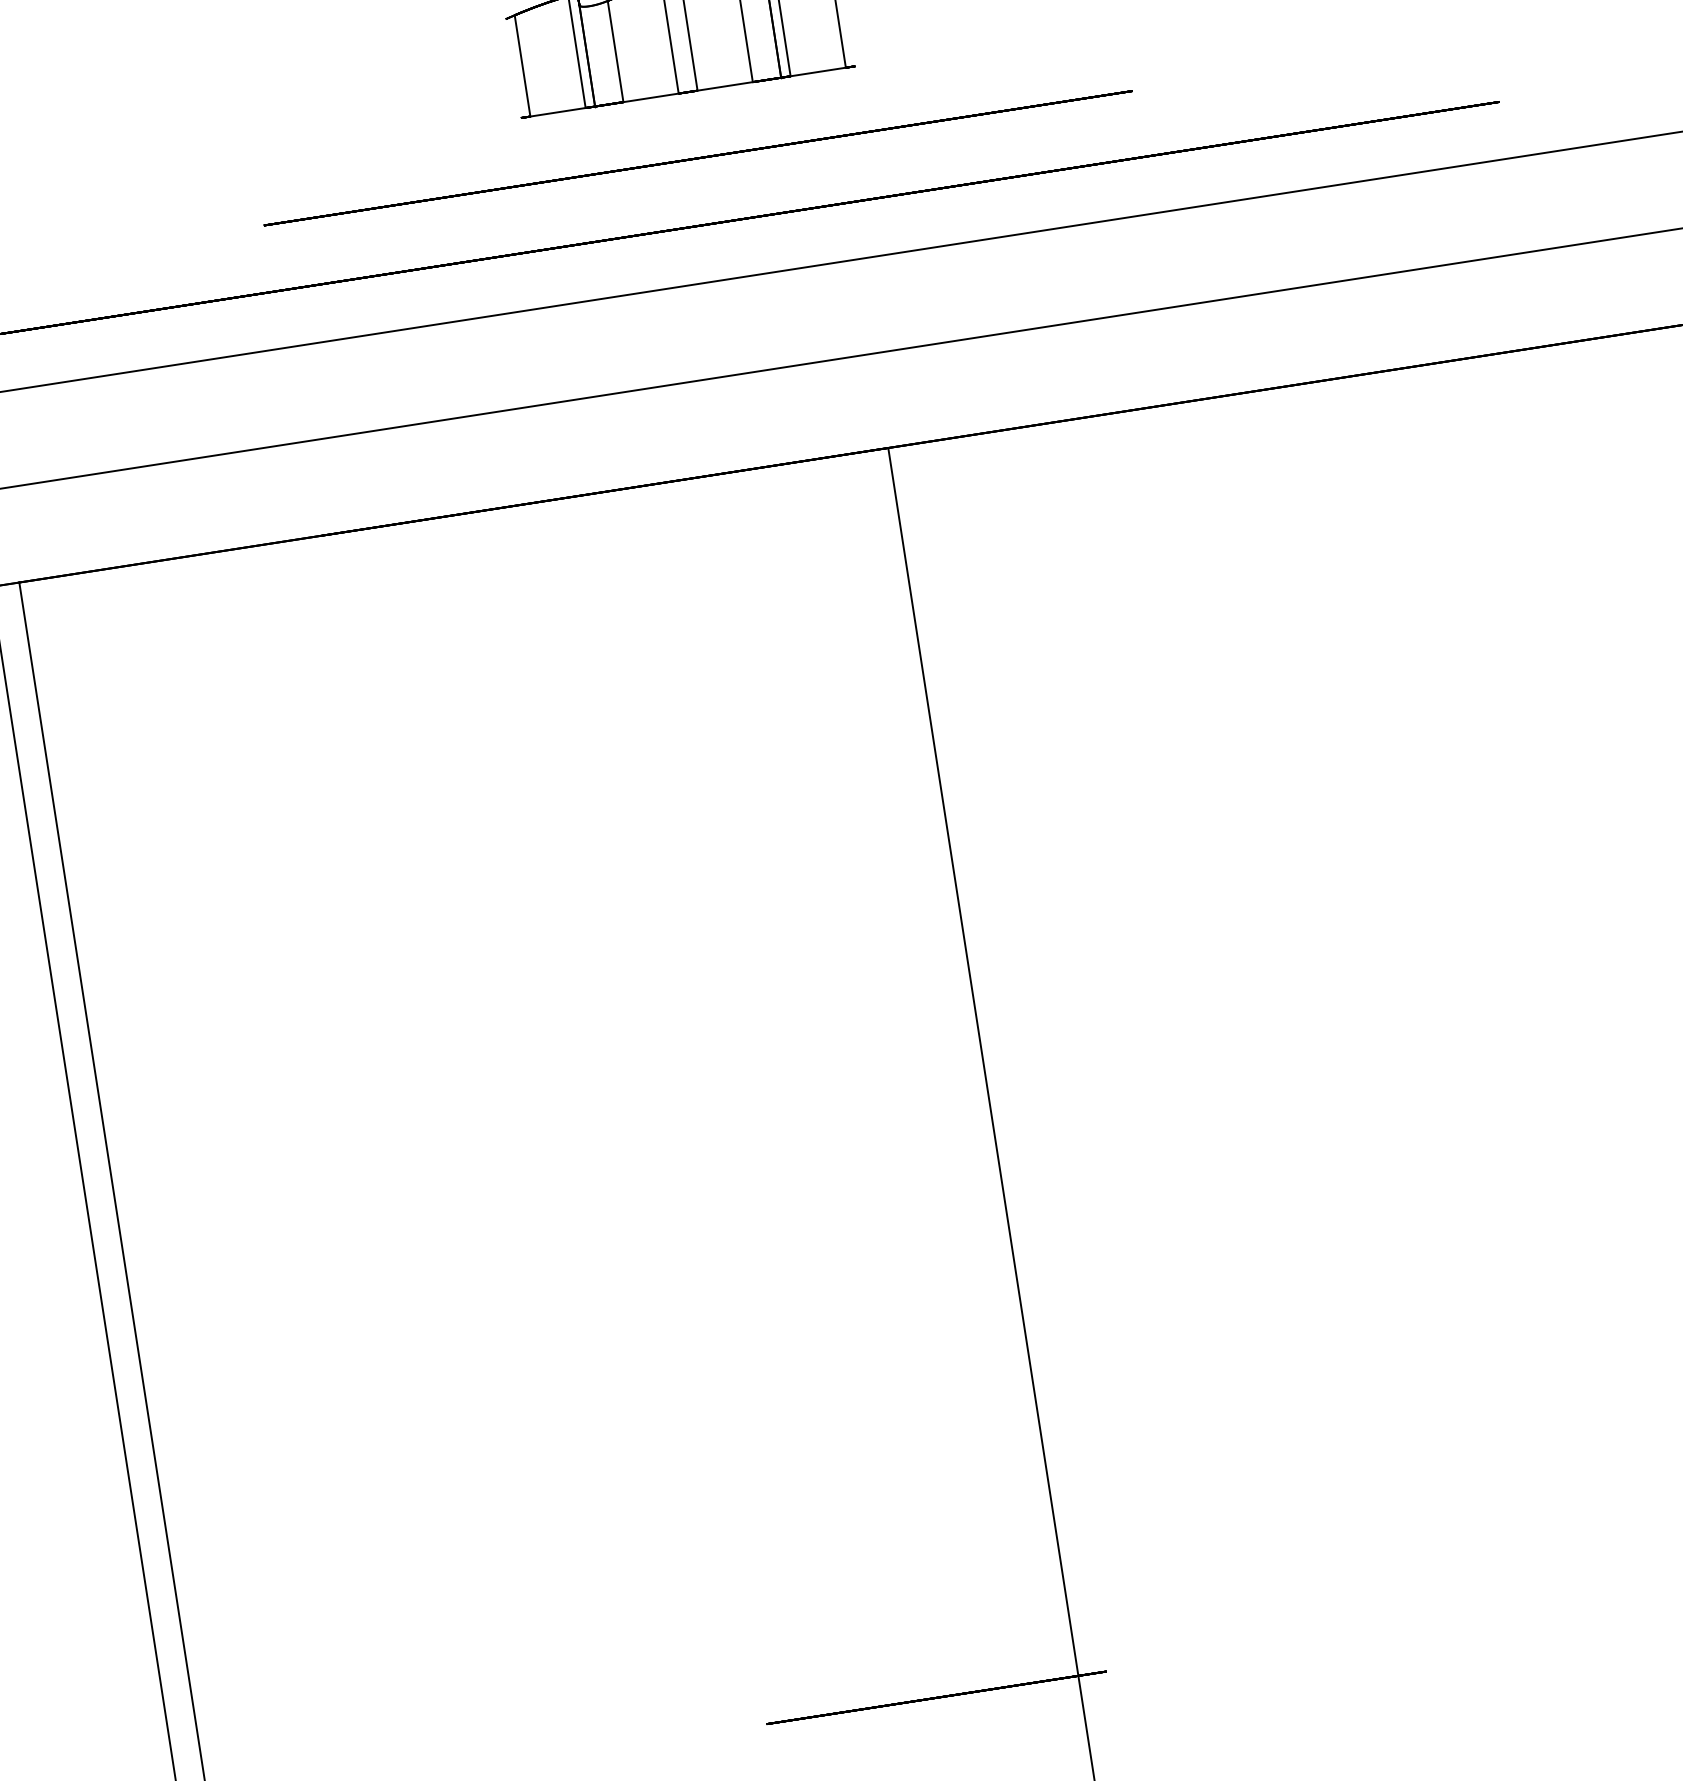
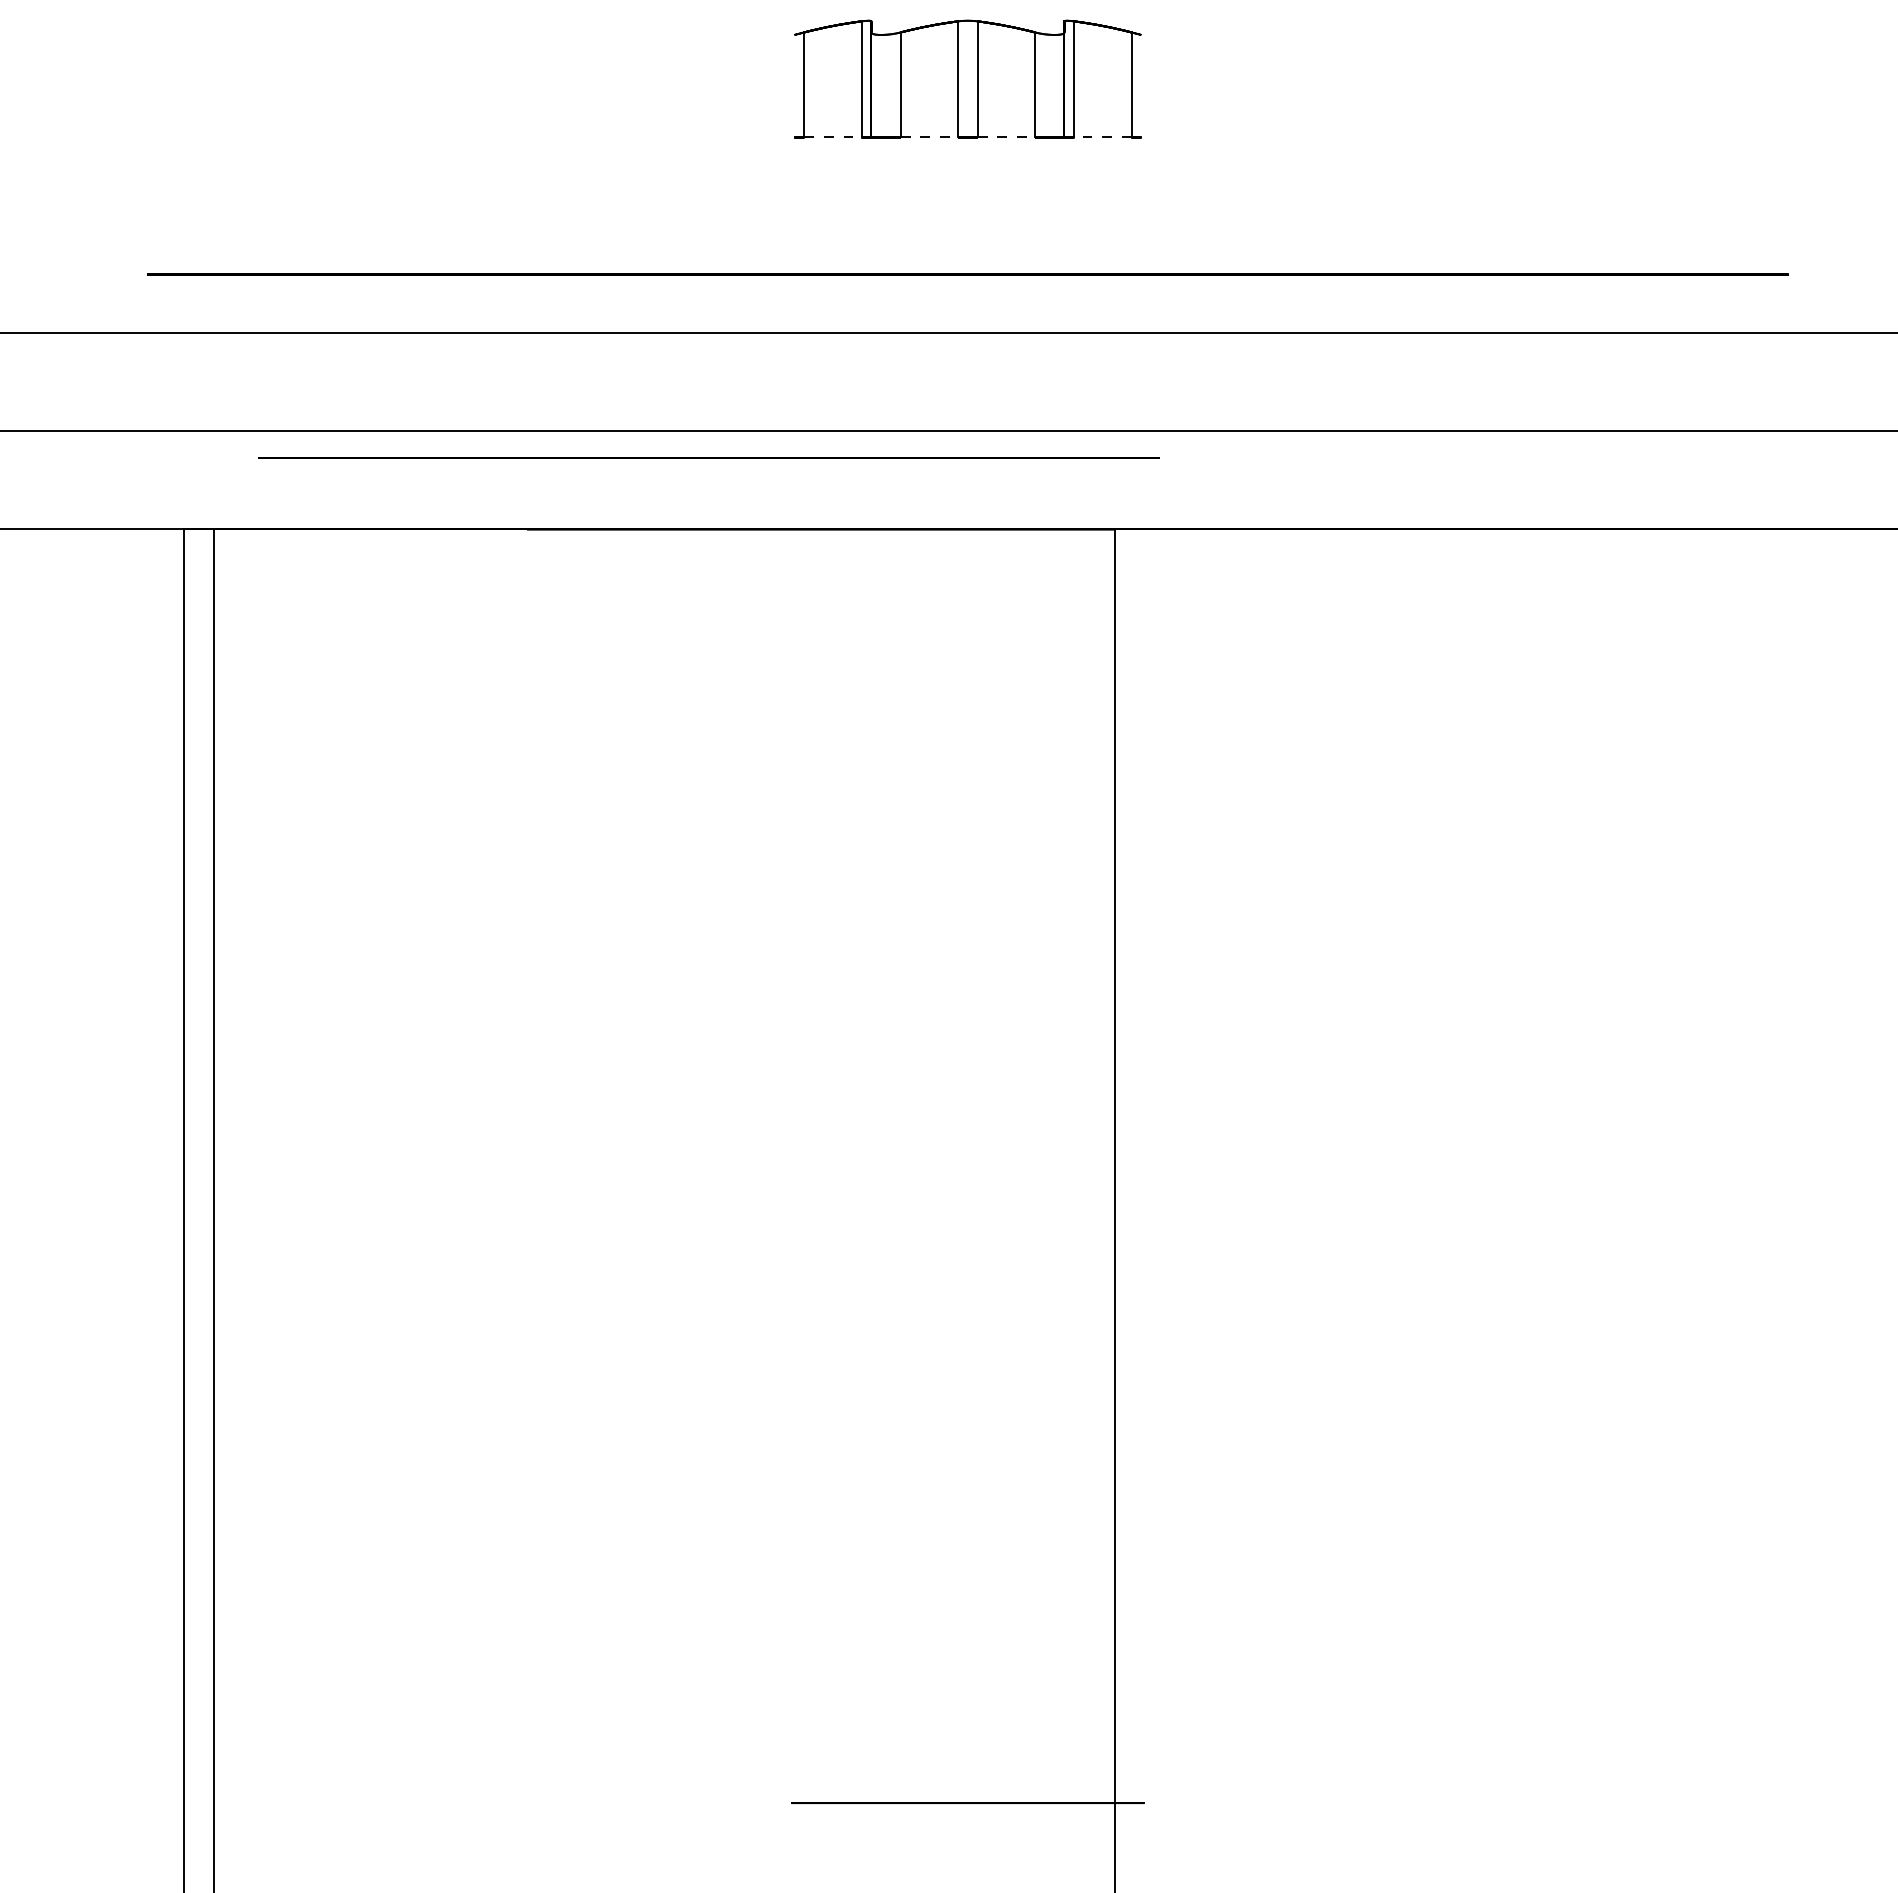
line: (817, 72) -> (1102, 137), solid -> dashed
line: (725, 86) -> (1006, 137), solid -> dashed
line: (651, 97) -> (929, 137), solid -> dashed
line: (557, 112) -> (832, 137), solid -> dashed
line: (697, 157) -> (708, 457), moved

